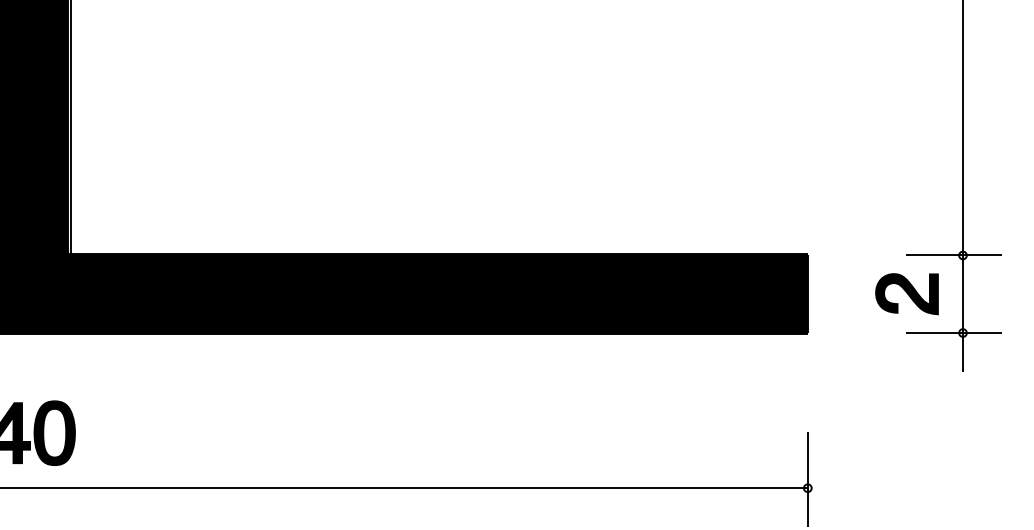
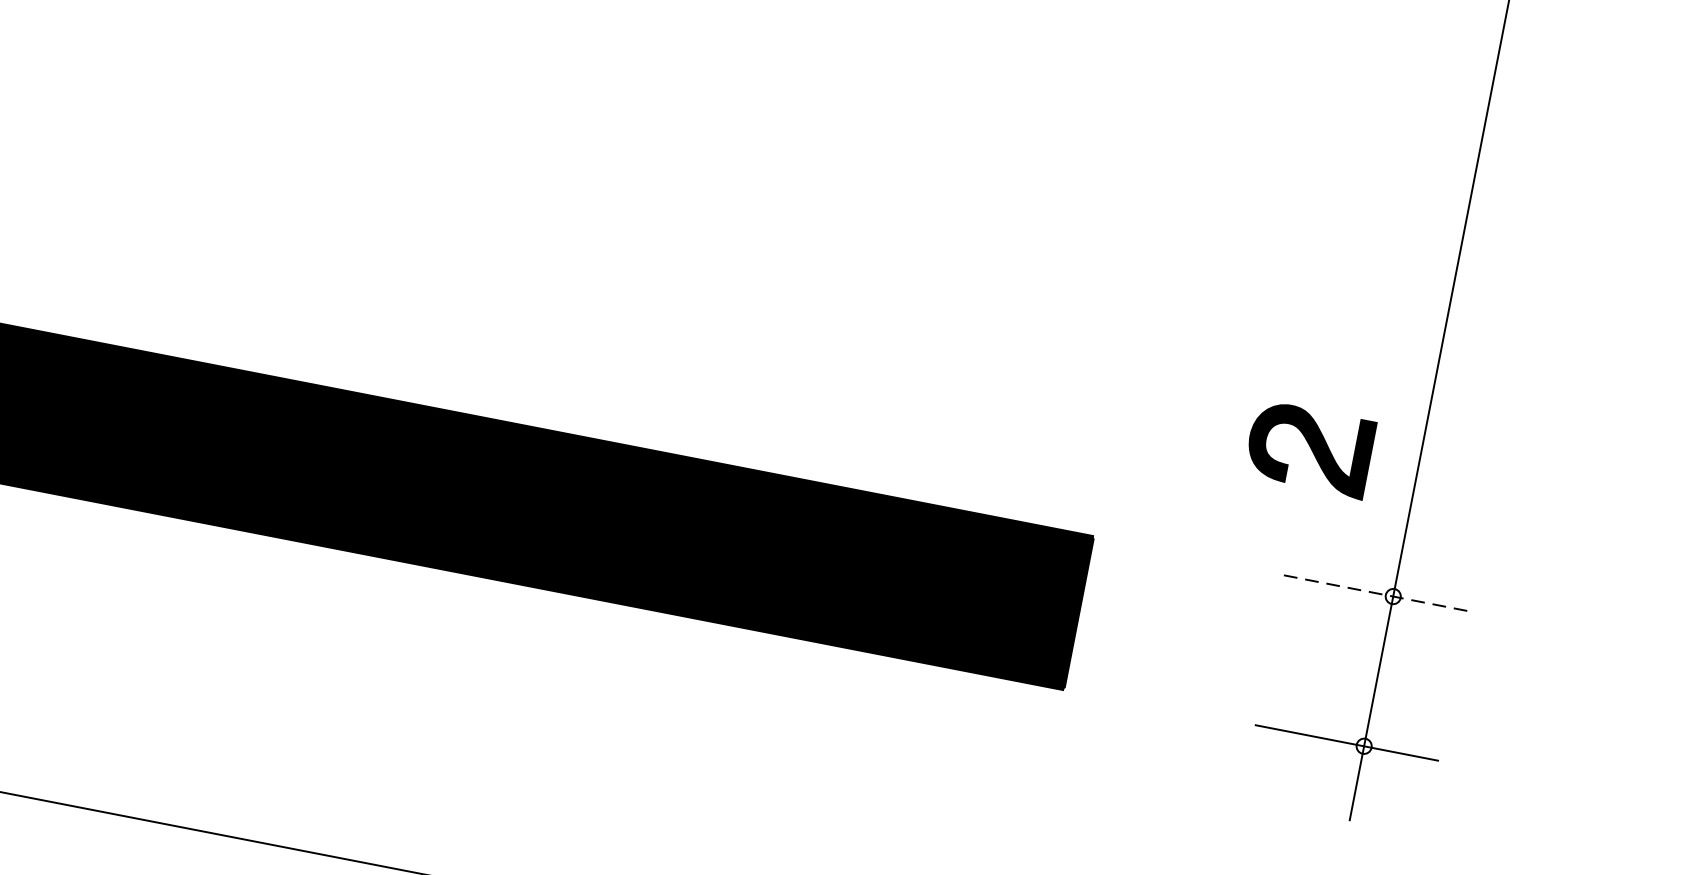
line: (954, 255) -> (1376, 593), solid -> dashed
part: (906, 294) -> (1308, 449), moved

